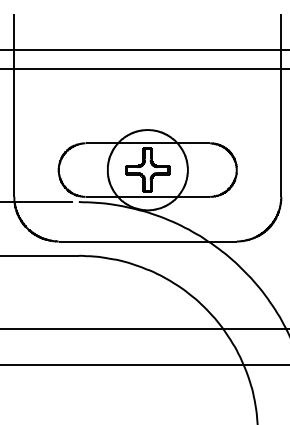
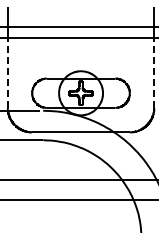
line: (13, 132) -> (7, 72), solid -> dashed
line: (281, 132) -> (154, 72), solid -> dashed

